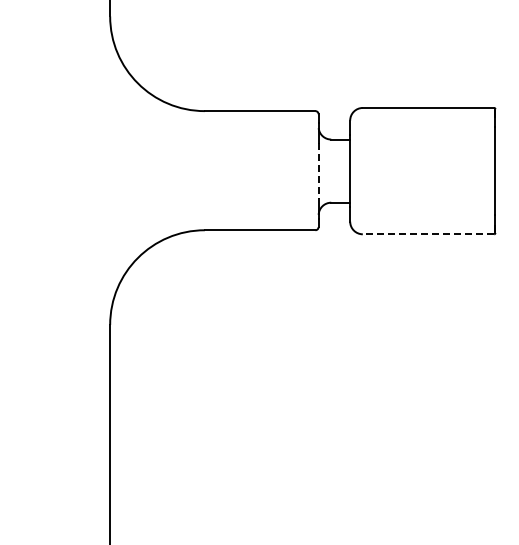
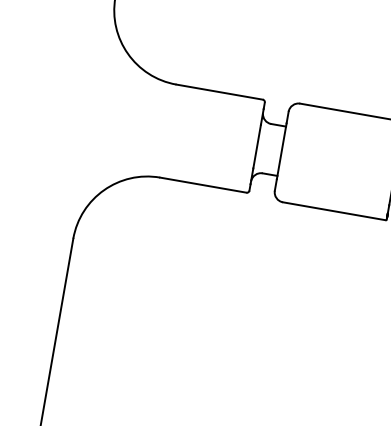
line: (318, 170) -> (257, 146), dashed -> solid
line: (428, 234) -> (334, 211), dashed -> solid

